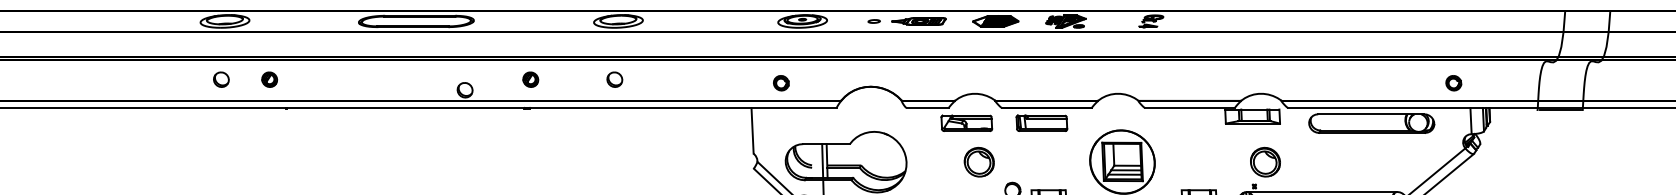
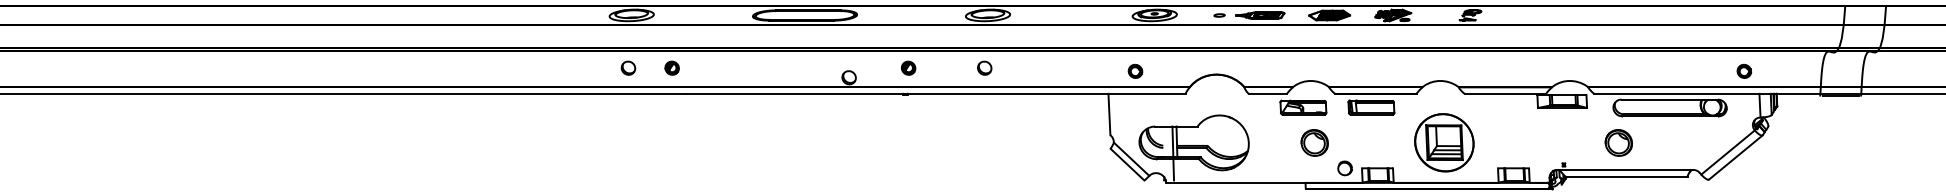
part: (1265, 161) -> (1618, 142), moved

